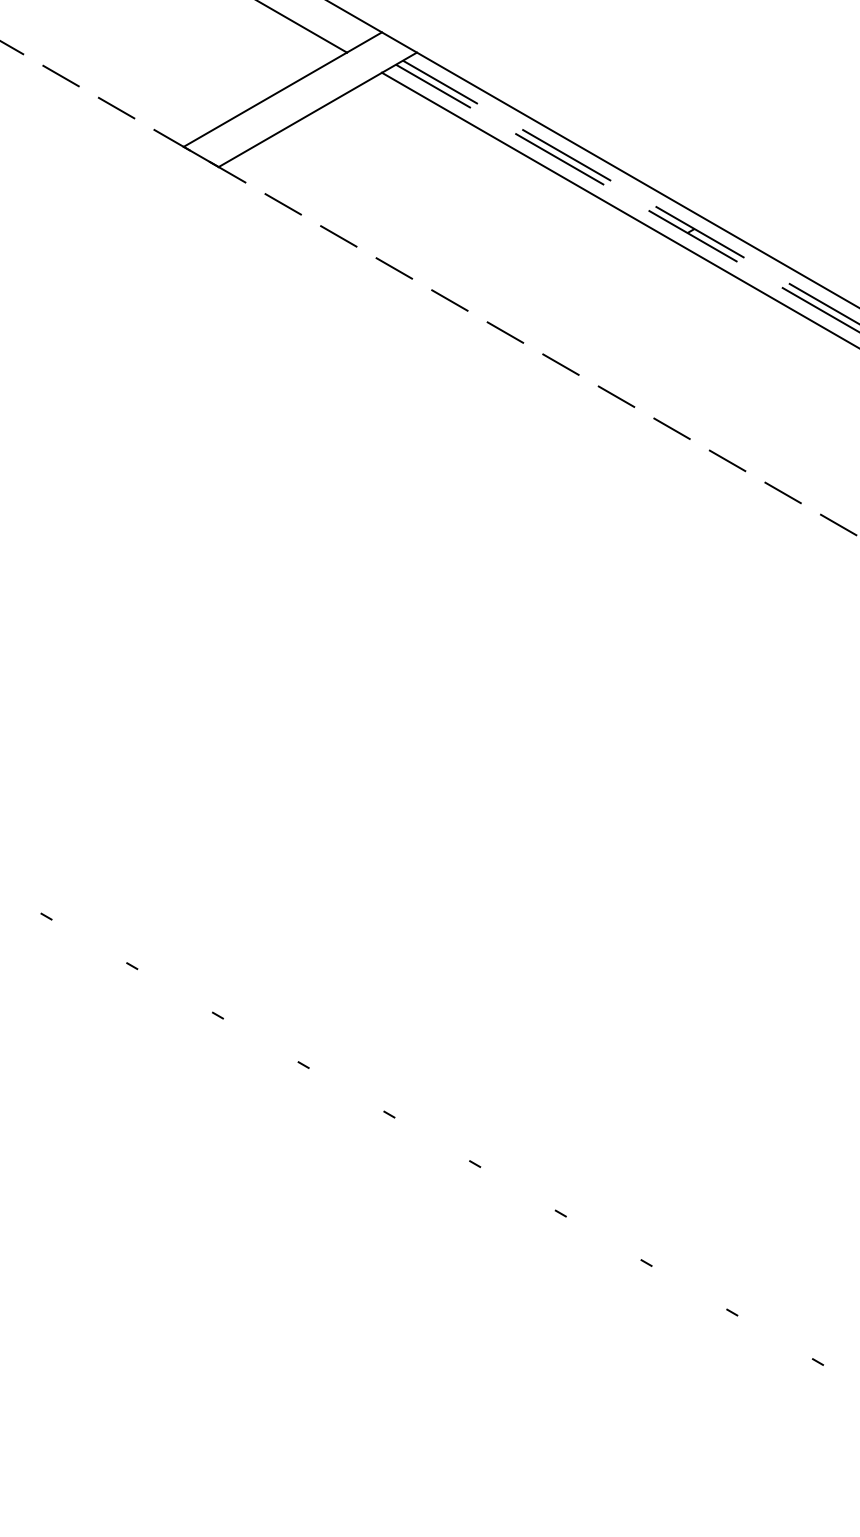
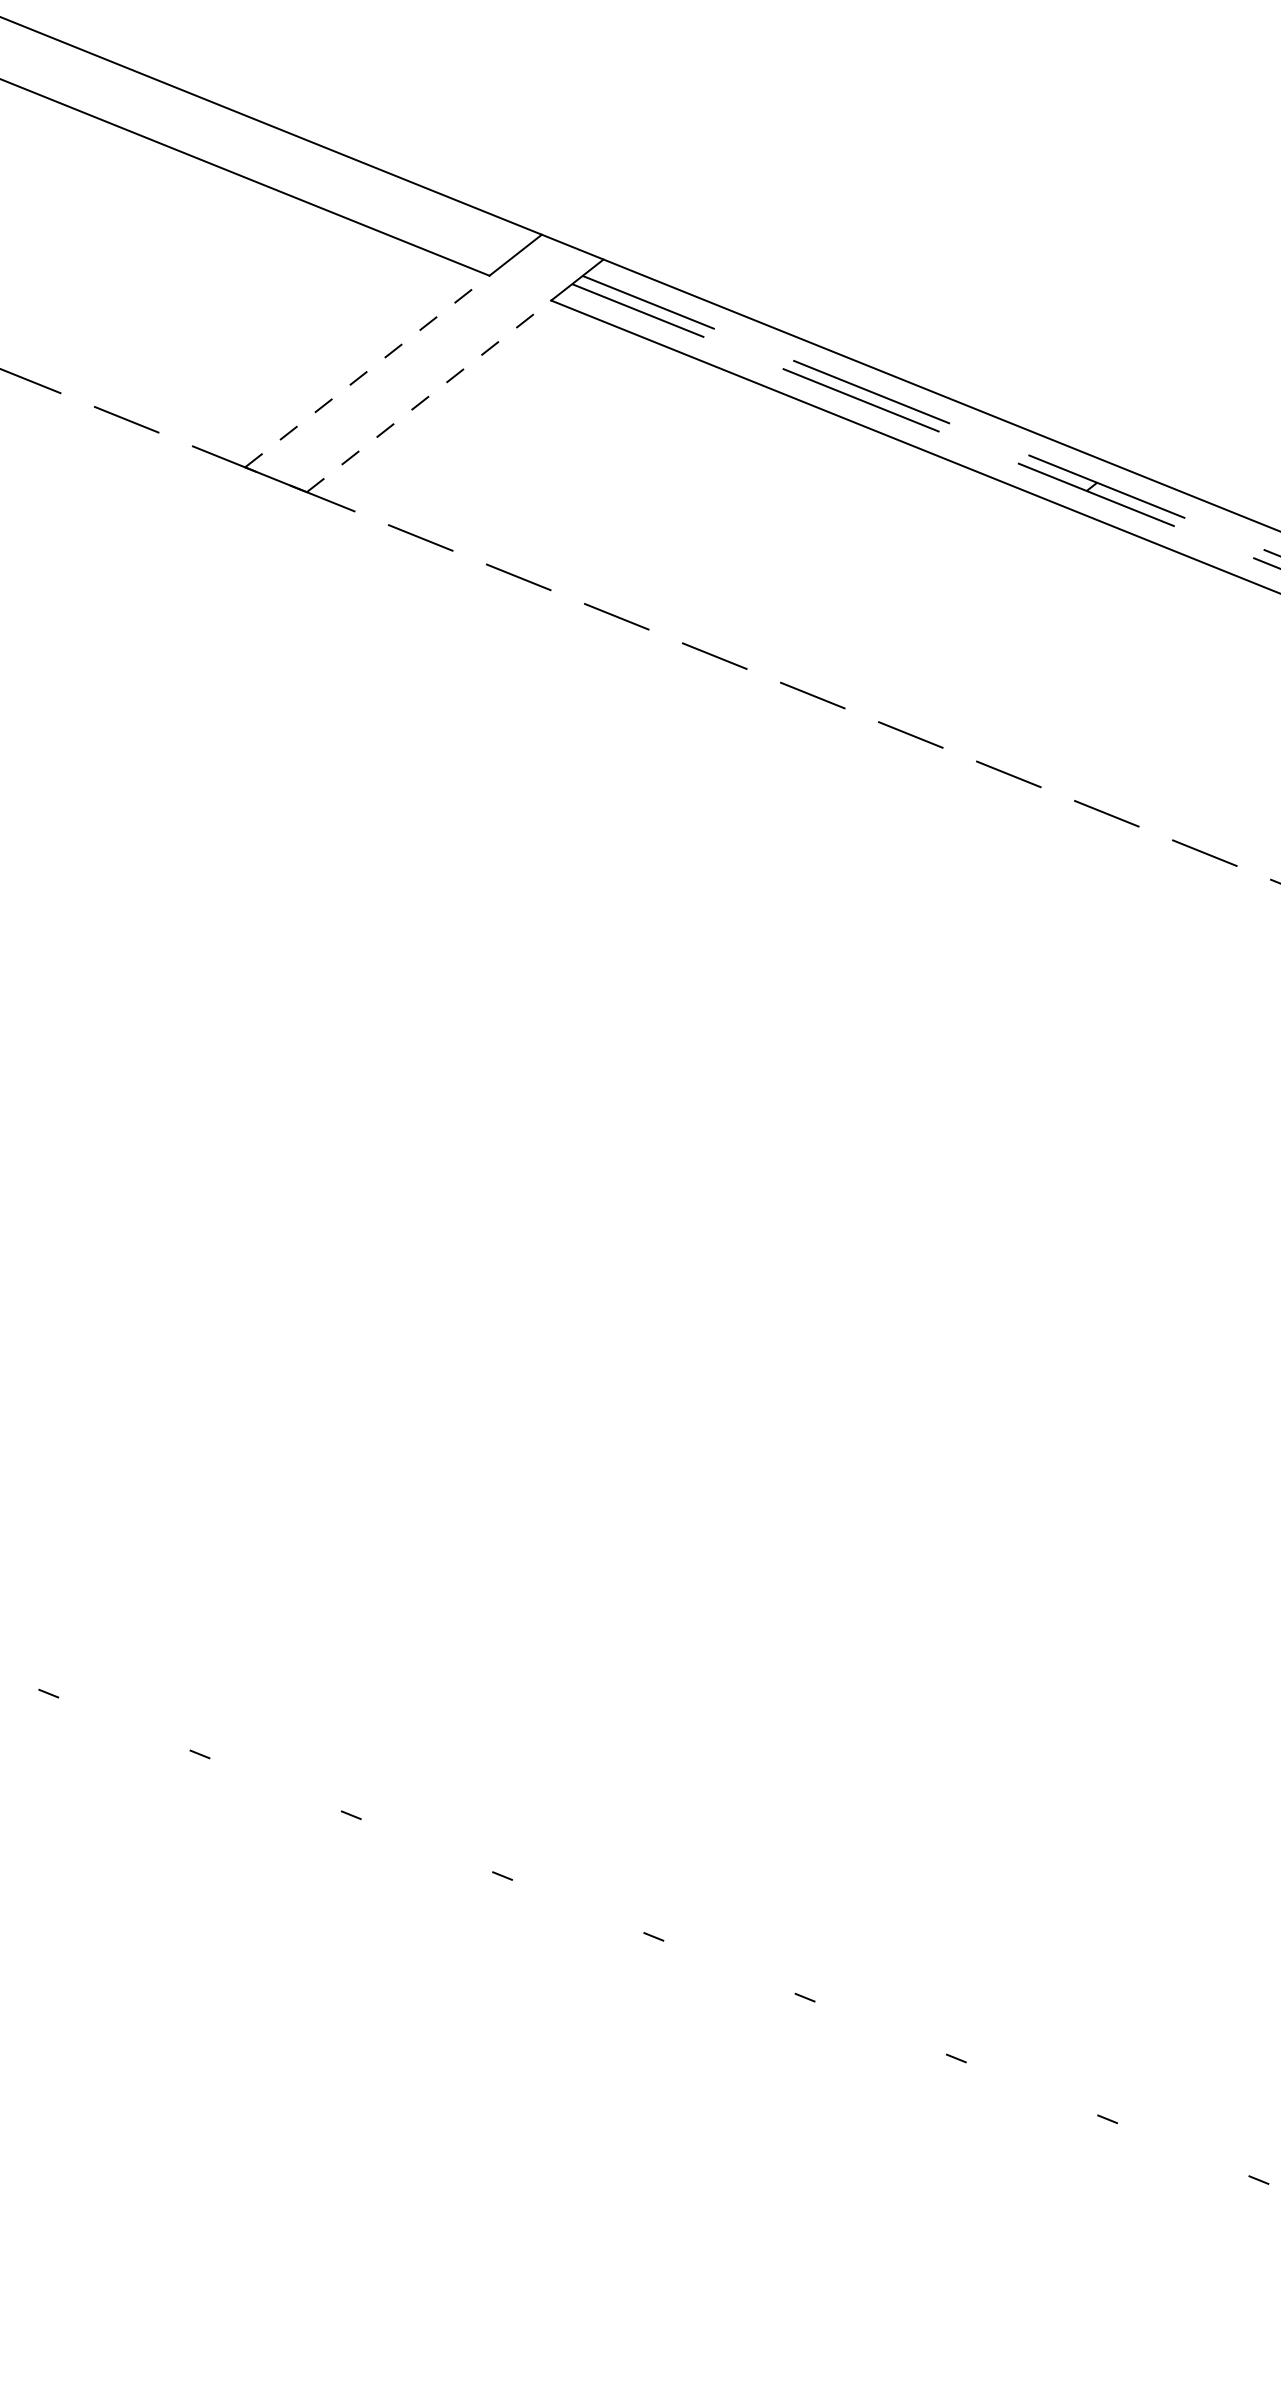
line: (265, 99) -> (367, 371), solid -> dashed
line: (300, 119) -> (429, 395), solid -> dashed

